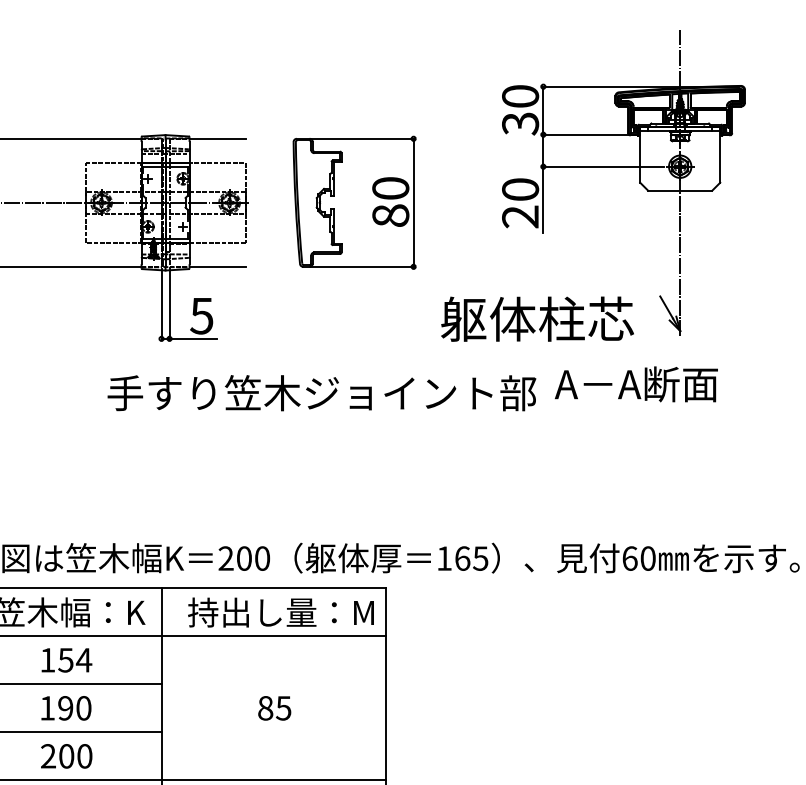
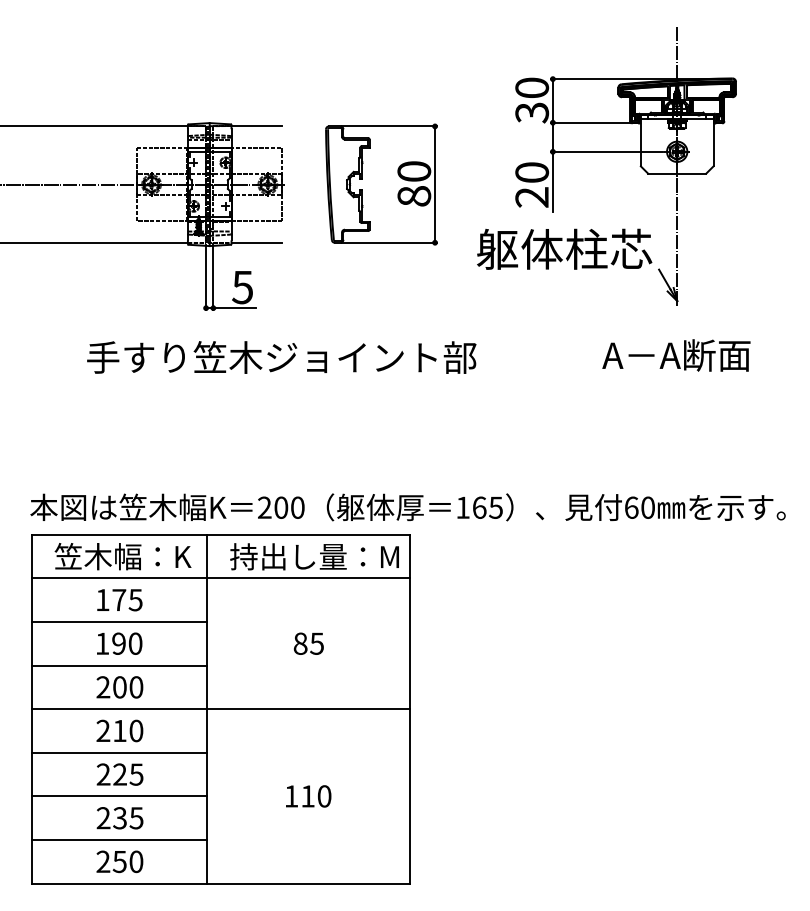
text: (537, 318) -> (564, 248), moved
text: (636, 384) -> (676, 355), moved
text: (321, 393) -> (281, 357), moved
text: (75, 660) -> (127, 600), 154 -> 175

